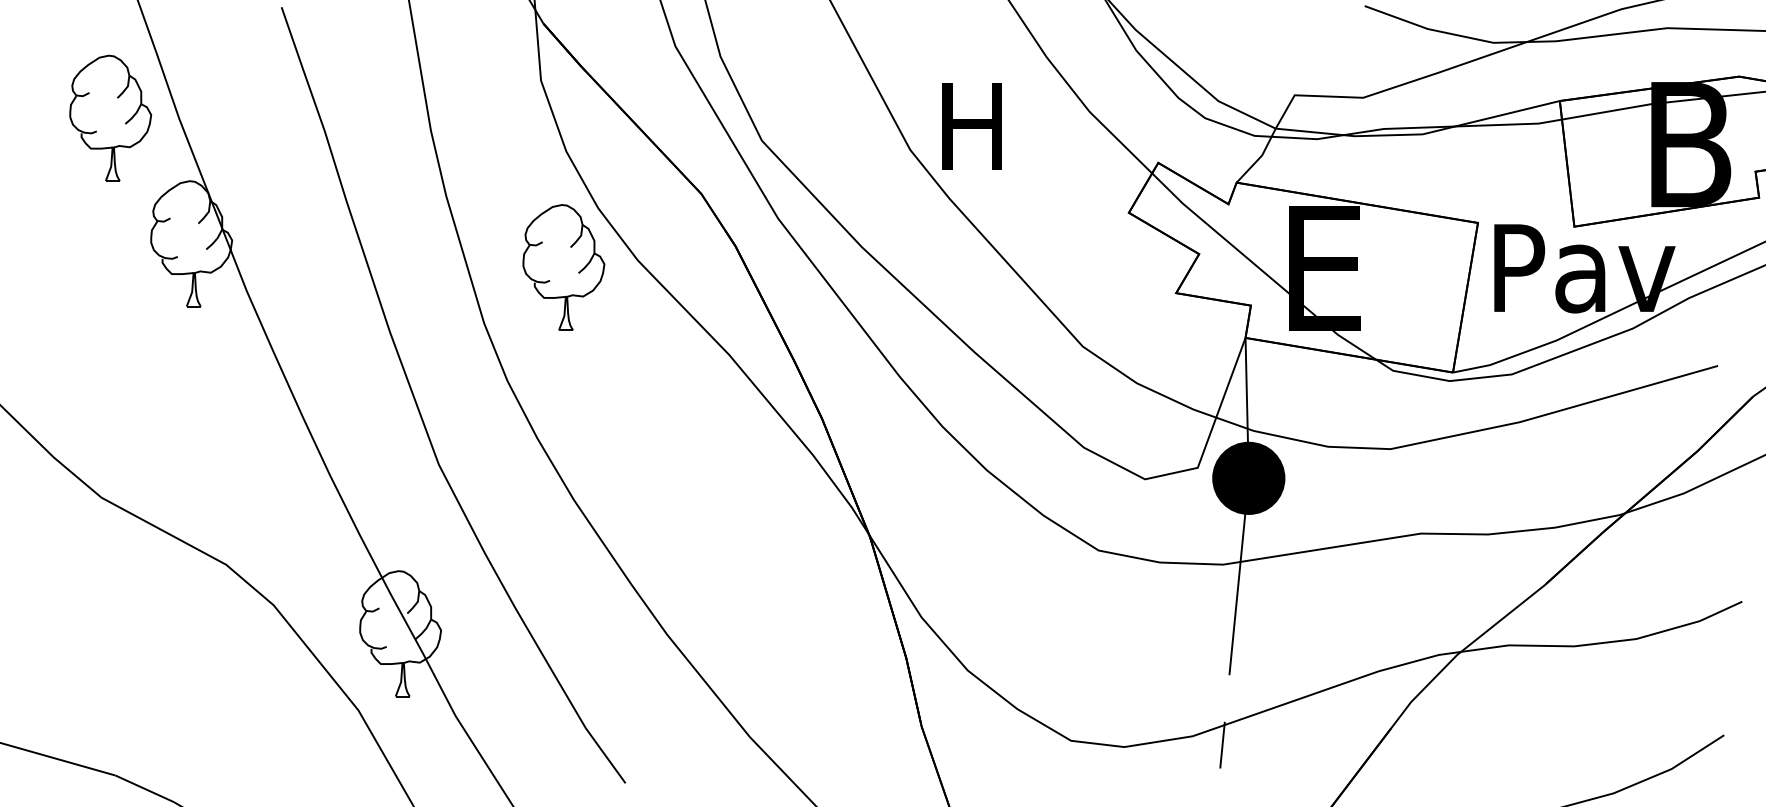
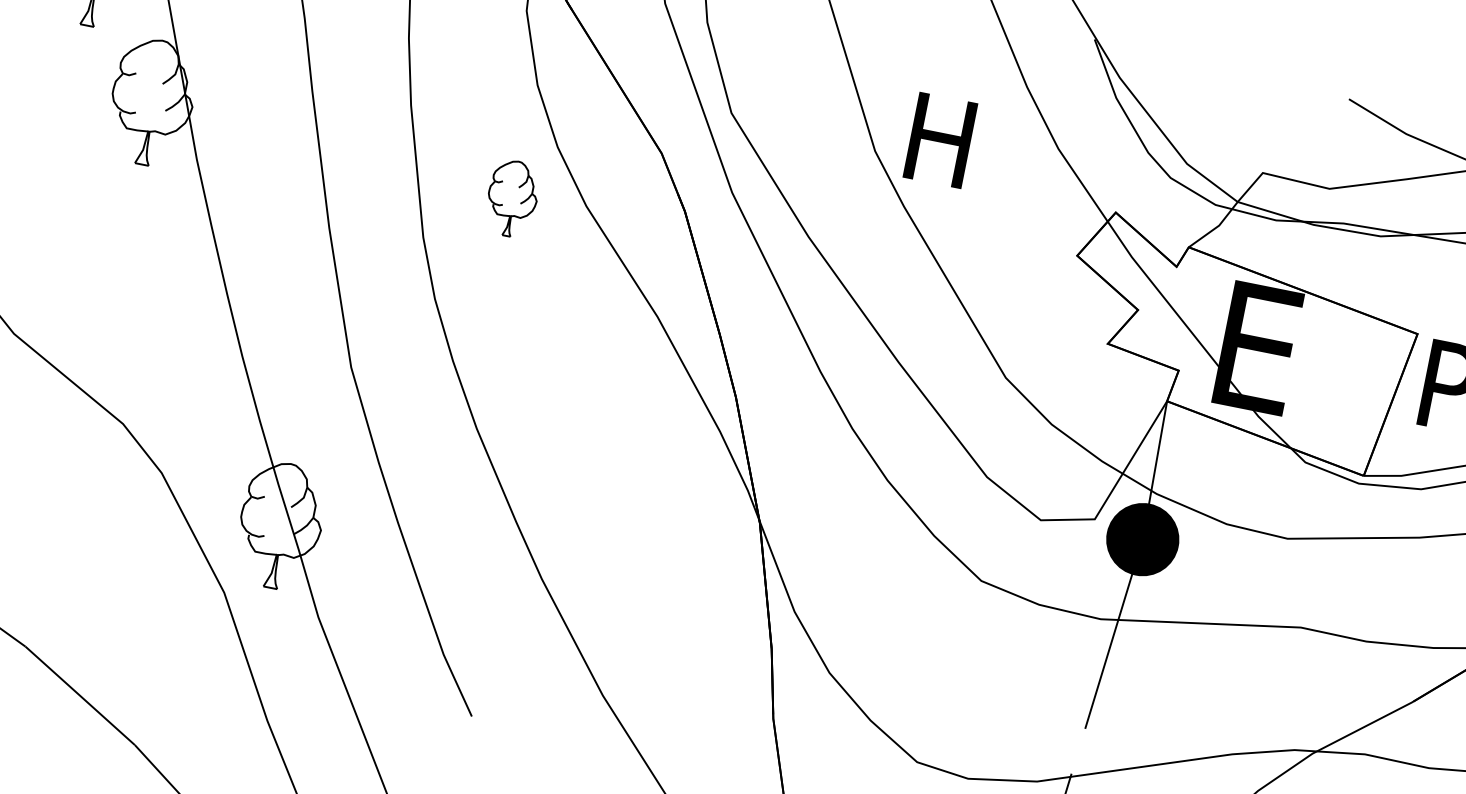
part: (563, 267) -> (512, 198), size x0.6

